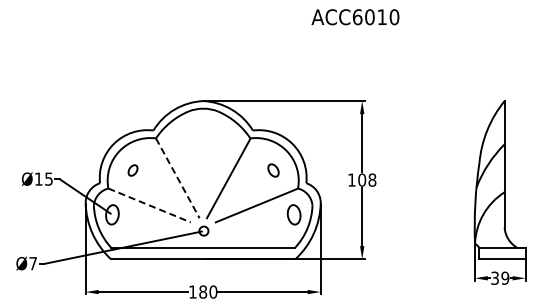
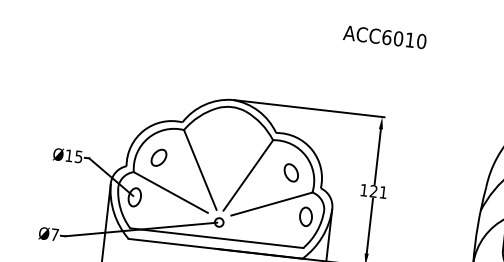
part: (132, 170) -> (158, 157), size x1.67
part: (273, 170) -> (291, 172), size x1.43
line: (178, 178) -> (200, 170), dashed -> solid
text: (367, 179) -> (378, 191), 108 -> 121
line: (149, 205) -> (170, 192), dashed -> solid

